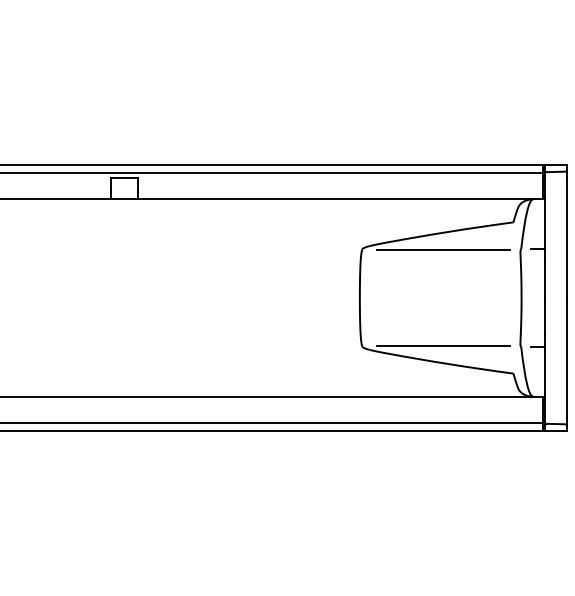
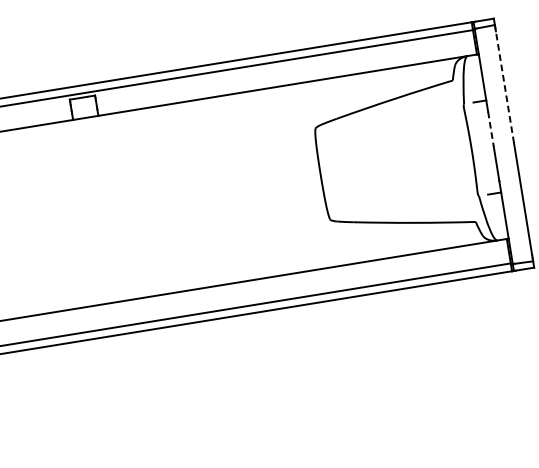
line: (566, 238) -> (504, 87), solid -> dashed
line: (443, 249) -> (391, 116), removed
line: (545, 279) -> (491, 129), solid -> dashed
line: (442, 346) -> (405, 207), removed

